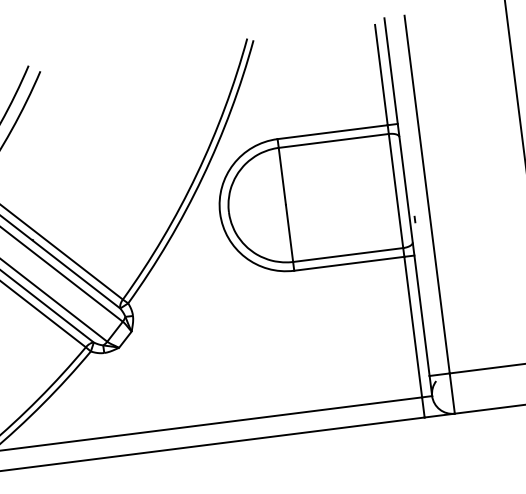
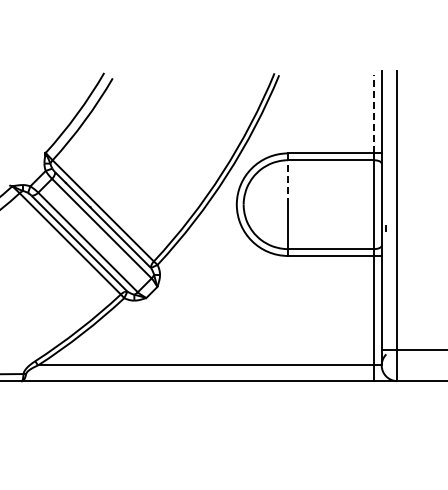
line: (380, 74) -> (373, 113), solid -> dashed
line: (282, 175) -> (288, 181), solid -> dashed

